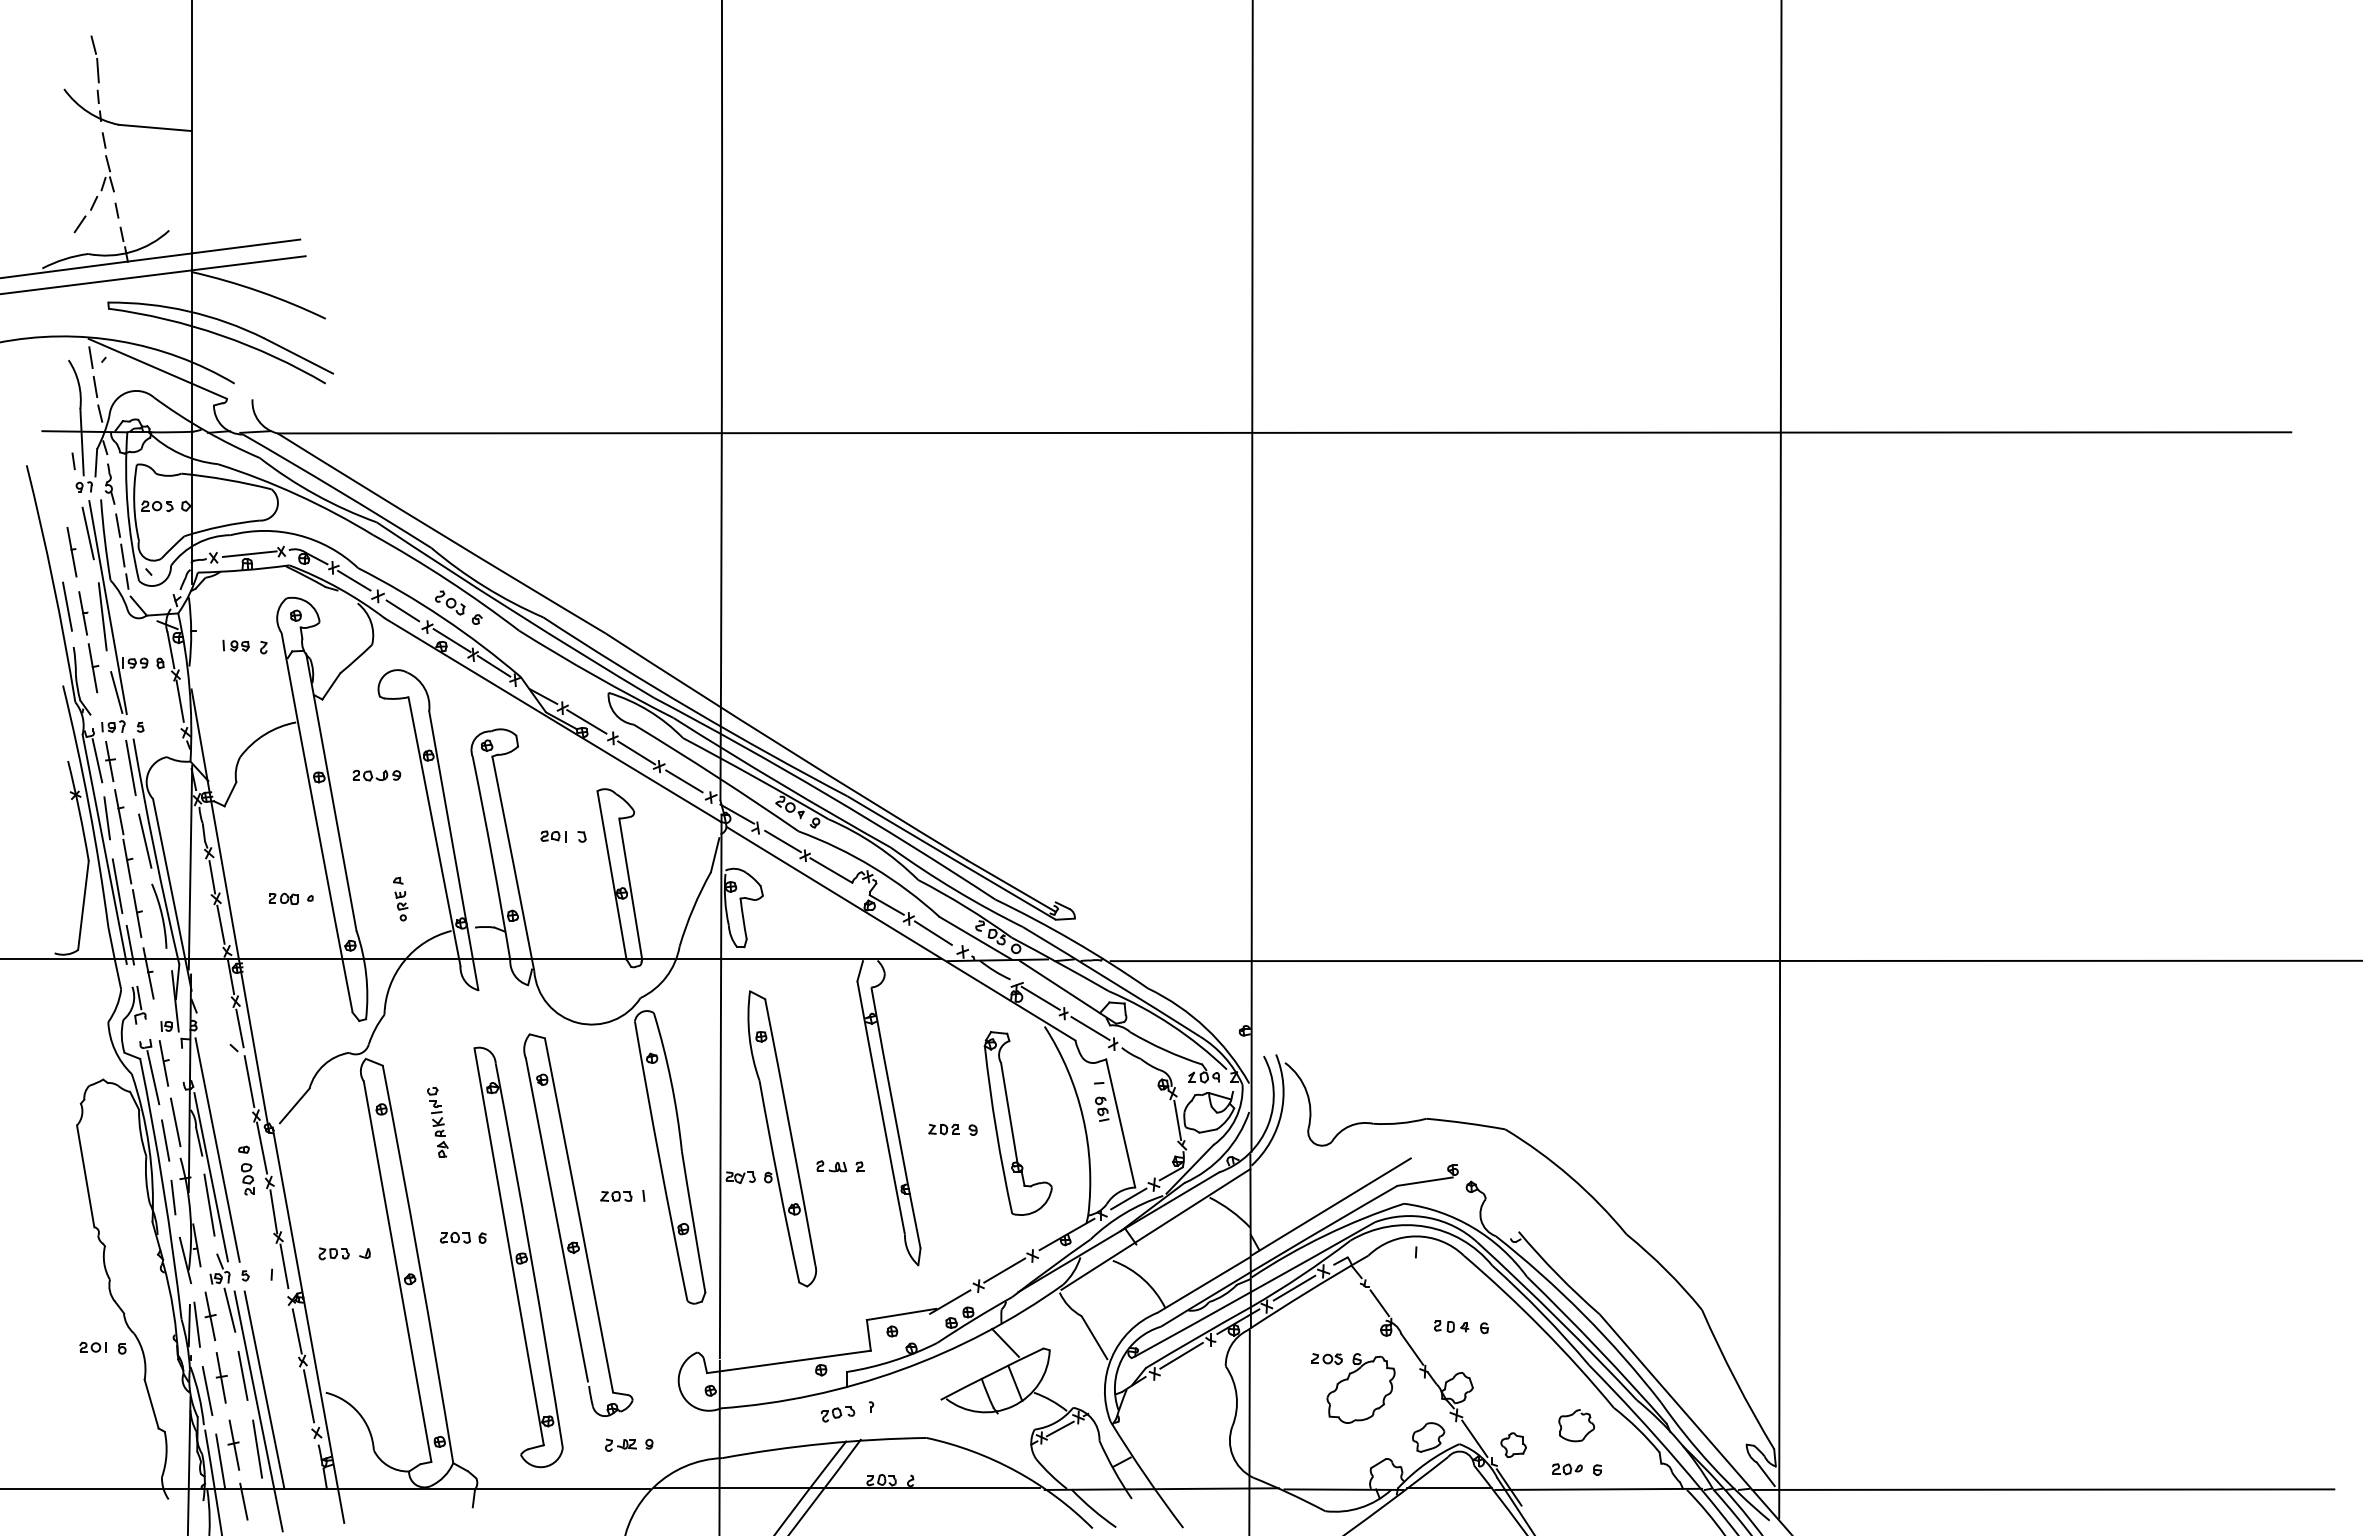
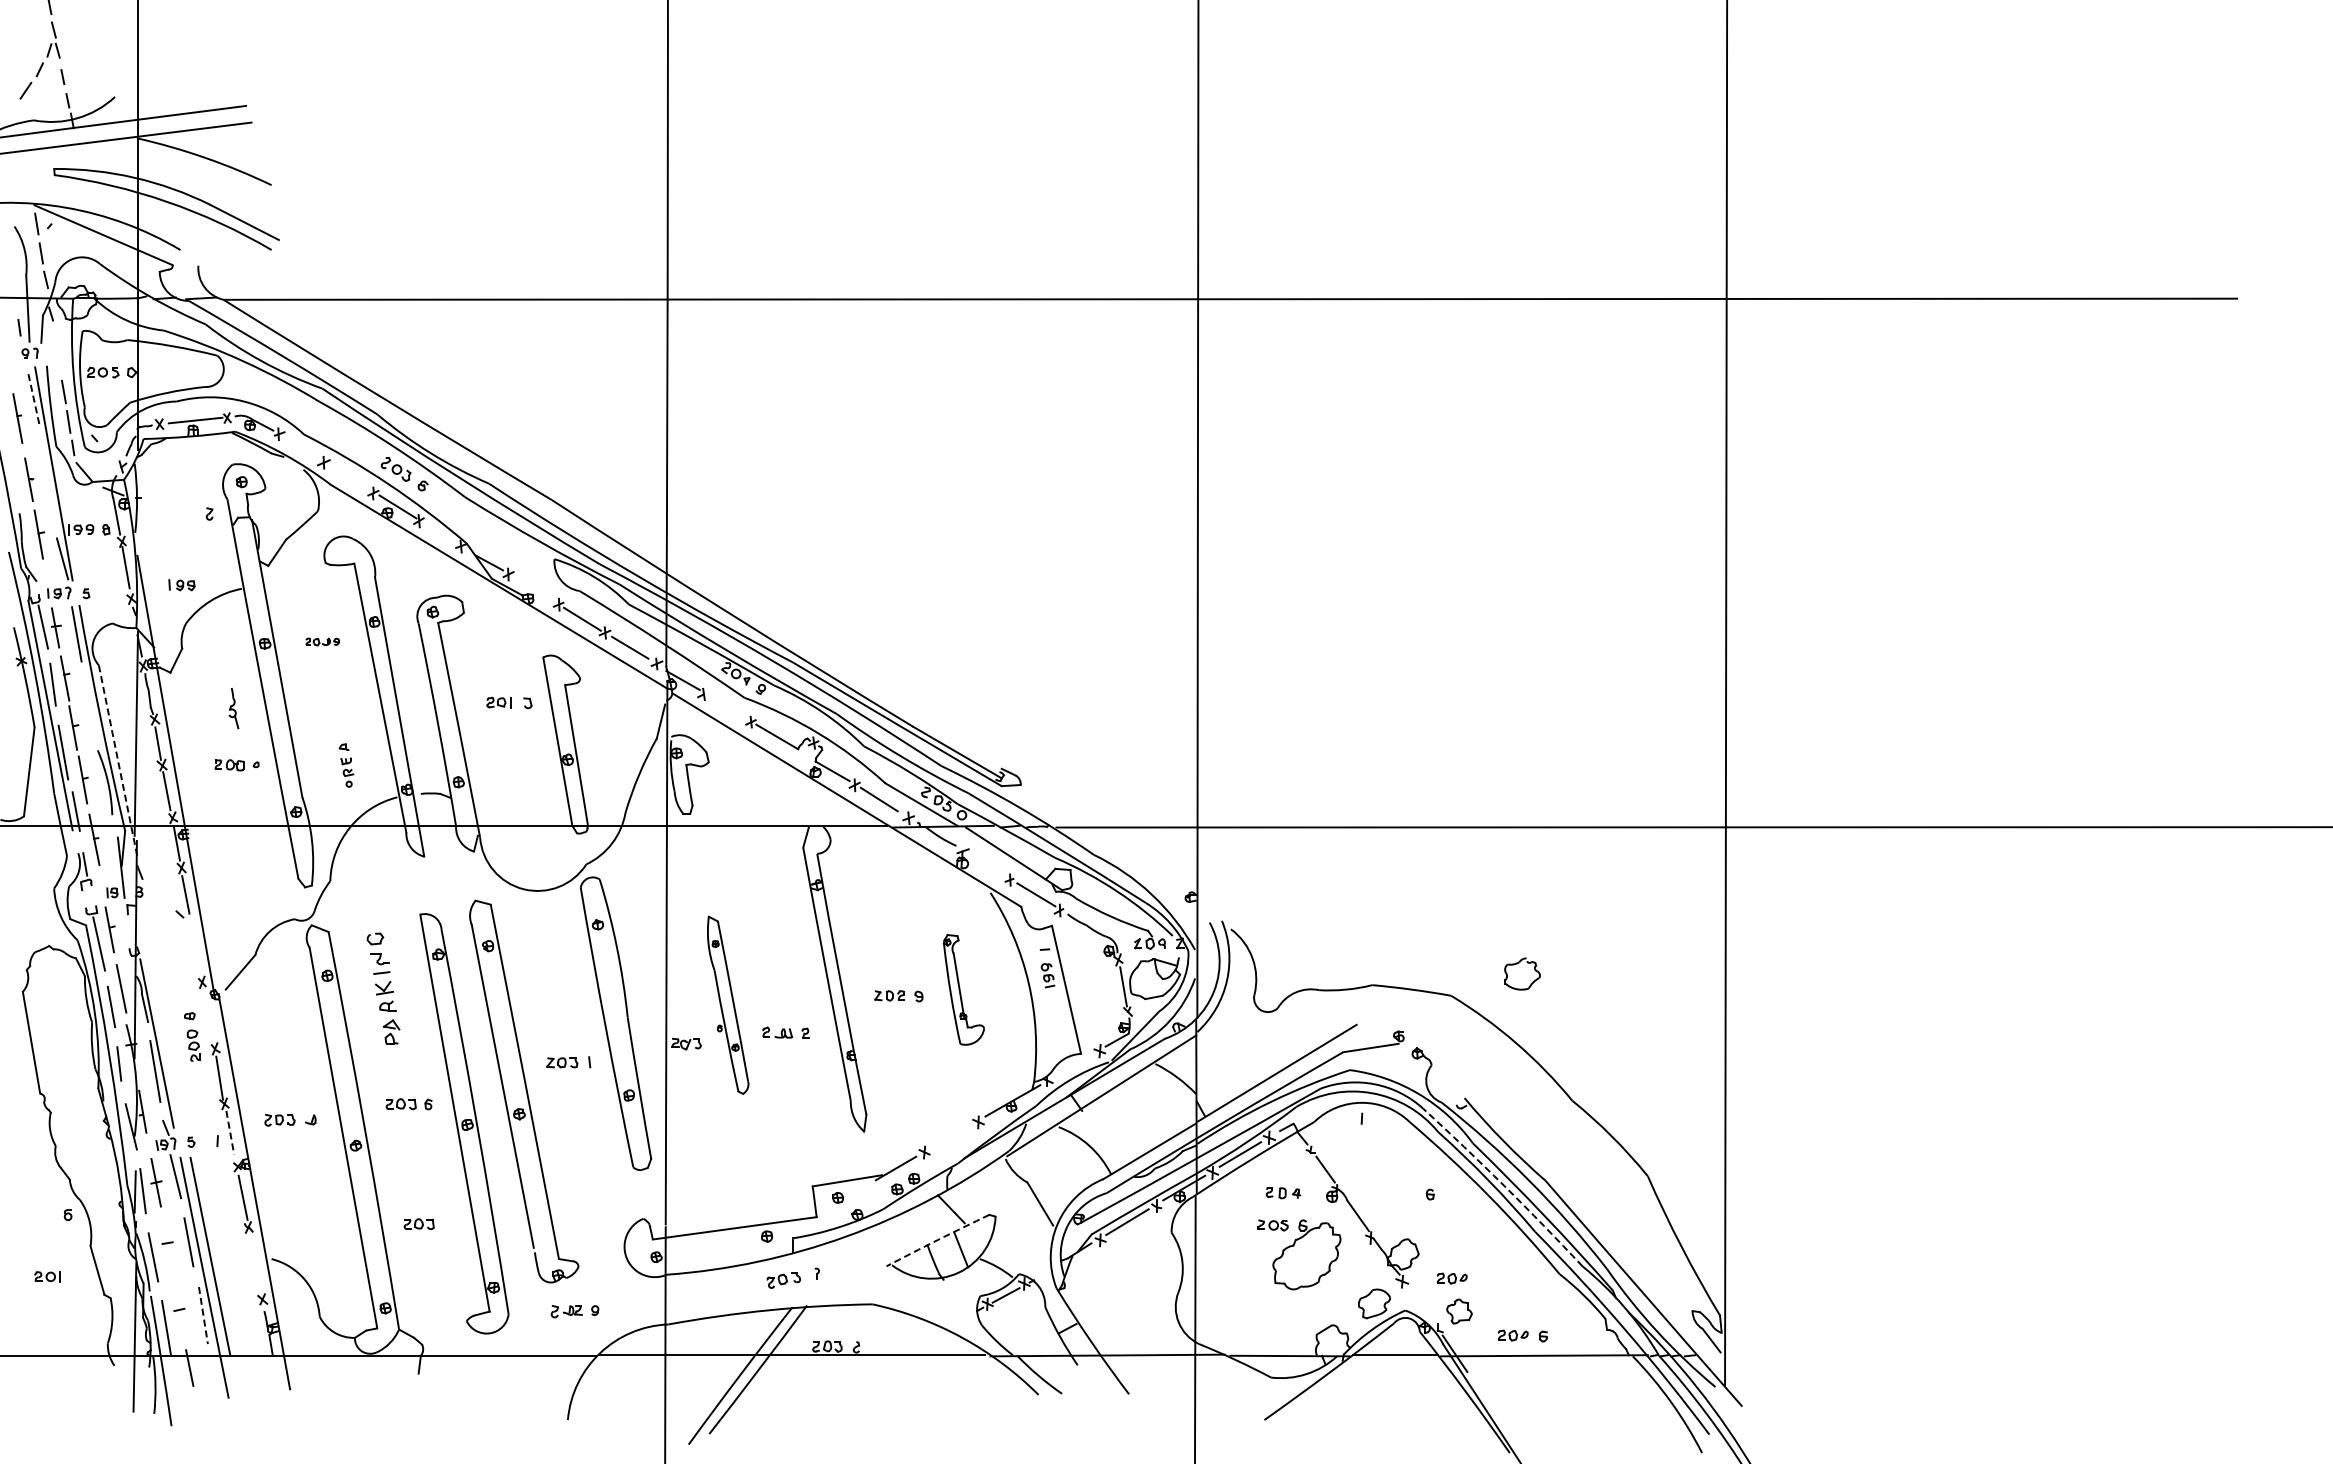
part: (110, 483) -> (234, 707), moved
line: (88, 533) -> (34, 399), solid -> dashed
line: (354, 580) -> (300, 446), removed
line: (67, 606) -> (13, 472), removed
line: (402, 610) -> (348, 476), removed
line: (102, 616) -> (48, 482), removed
part: (235, 645) -> (181, 584), moved
line: (493, 665) -> (439, 531), removed
line: (586, 721) -> (532, 587), removed
part: (376, 775) -> (322, 641), size x0.7
line: (145, 840) -> (91, 706), removed
line: (782, 841) -> (728, 707), removed
line: (172, 894) -> (118, 760), solid -> dashed
line: (1040, 997) -> (986, 863), removed
line: (249, 1081) -> (195, 947), removed
part: (437, 1122) -> (383, 988), size x1.6
part: (1017, 1123) -> (963, 989), size x0.6
part: (782, 1138) -> (728, 1004), size x0.6
line: (262, 1147) -> (208, 1013), removed
line: (217, 1149) -> (163, 1015), removed
line: (1128, 1198) -> (1074, 1064), removed
line: (284, 1266) -> (230, 1132), solid -> dashed
line: (1004, 1270) -> (950, 1136), removed
arc: (1558, 1319) -> (1504, 1185), solid -> dashed
part: (1451, 1326) -> (1283, 1192), moved
part: (92, 1346) -> (47, 1275), moved
part: (473, 1357) -> (419, 1223), added
arc: (991, 1373) -> (937, 1239), solid -> dashed
line: (220, 1377) -> (166, 1243), removed
line: (308, 1396) -> (254, 1262), removed
part: (1506, 1412) -> (1452, 1278), added
part: (1572, 1415) -> (1518, 963), moved
line: (1474, 1438) -> (1420, 1304), removed
line: (234, 1444) -> (180, 1310), removed
line: (257, 1449) -> (203, 1315), solid -> dashed
line: (2043, 1489) -> (1989, 1355), removed

